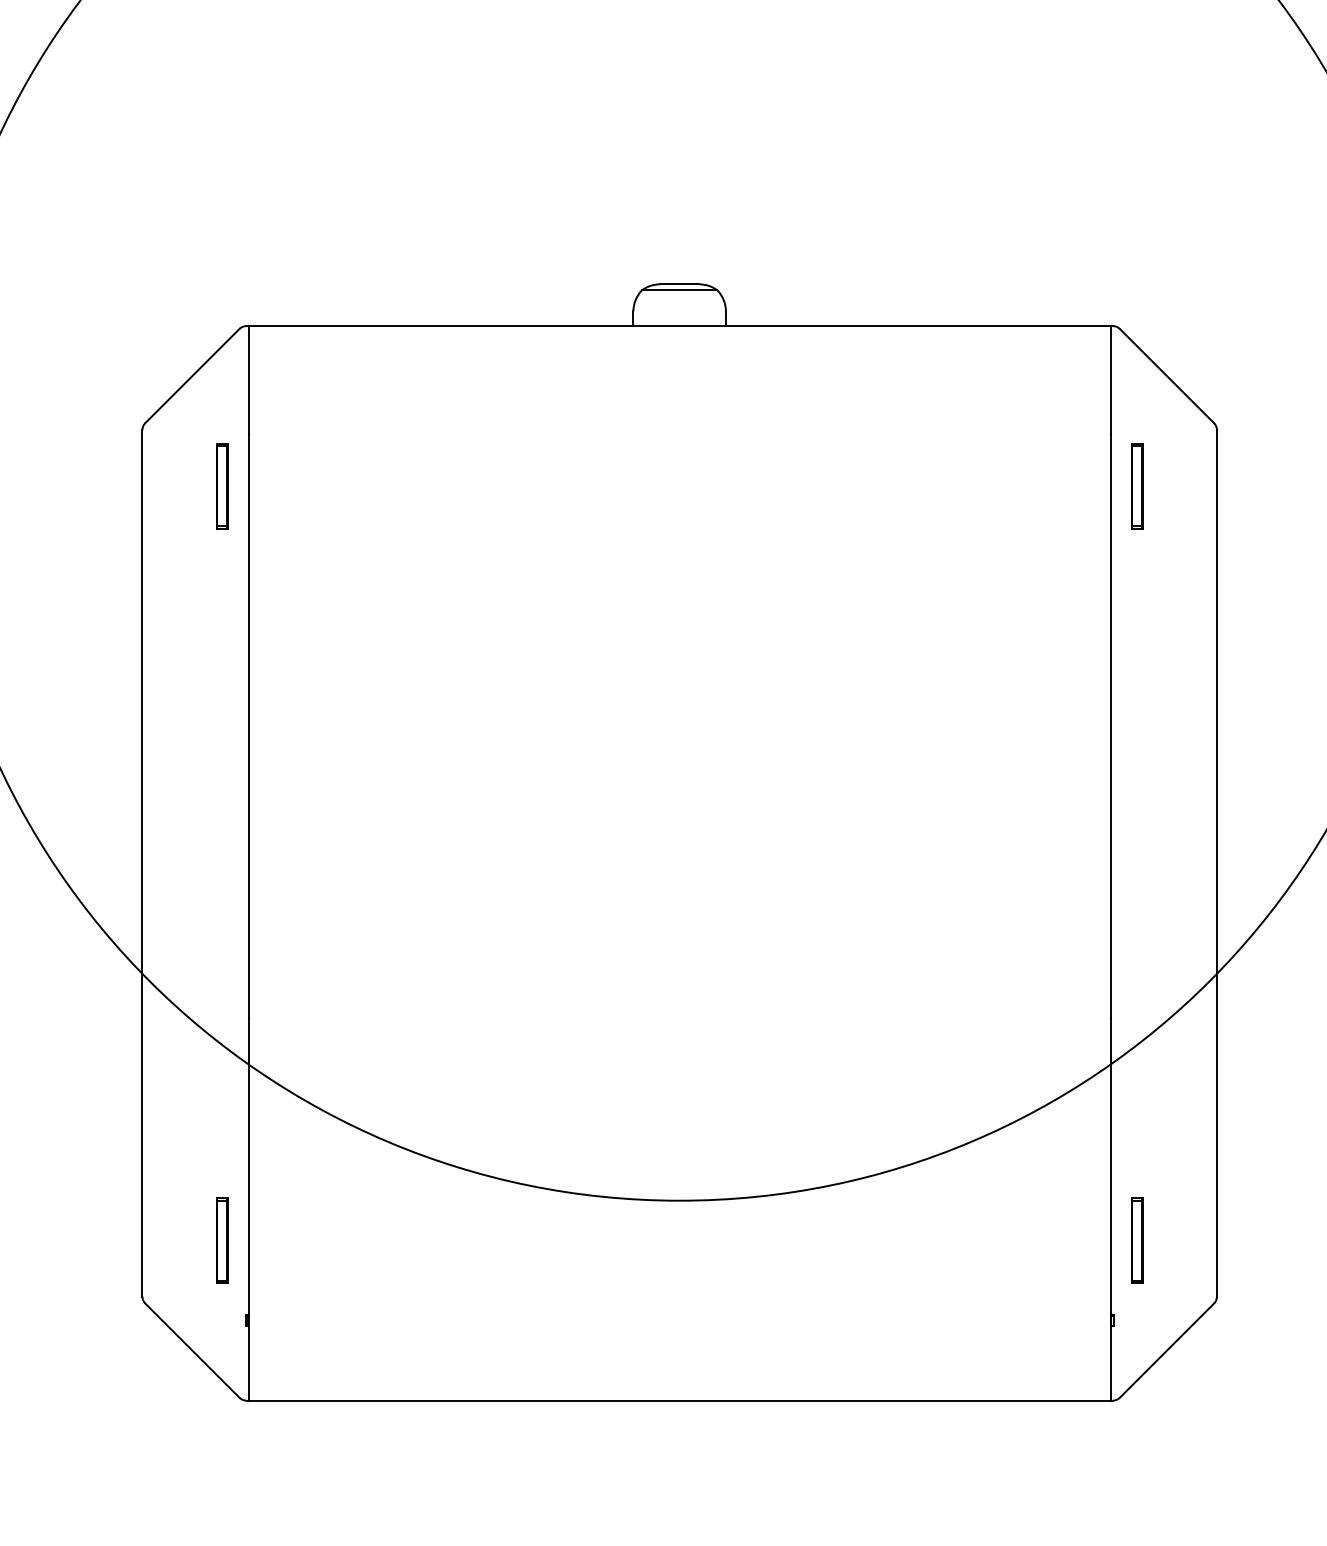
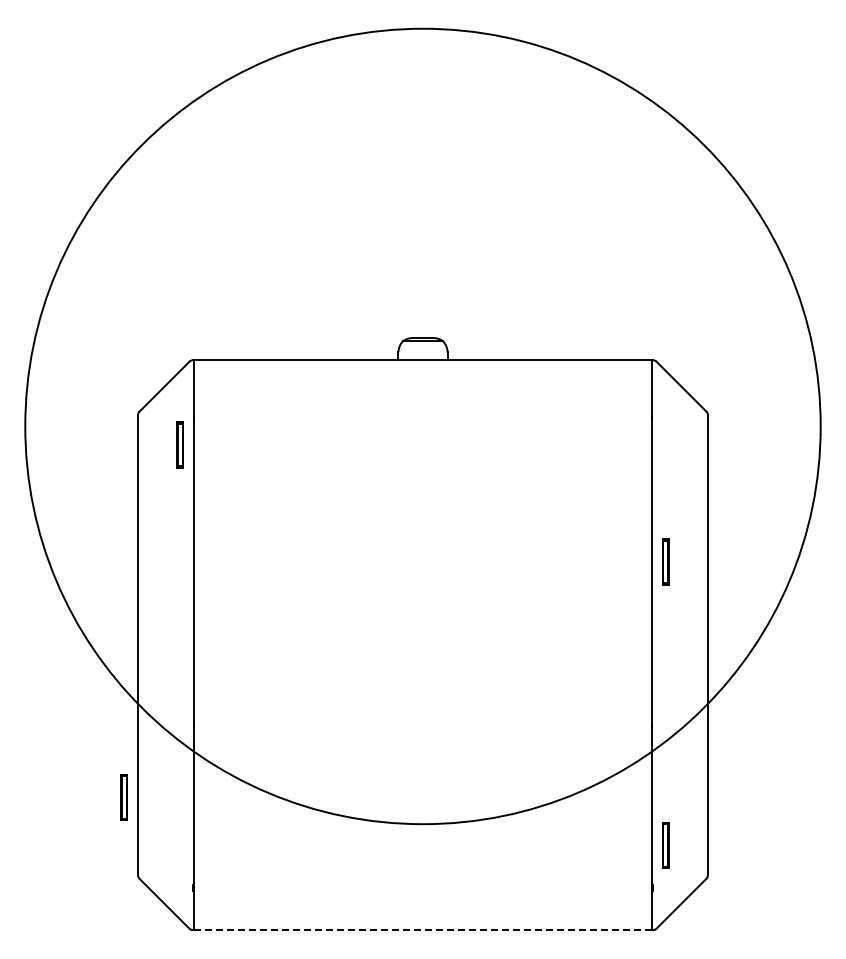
part: (1136, 485) -> (665, 561), moved
part: (220, 1240) -> (123, 797), moved
line: (680, 1401) -> (423, 930), solid -> dashed

